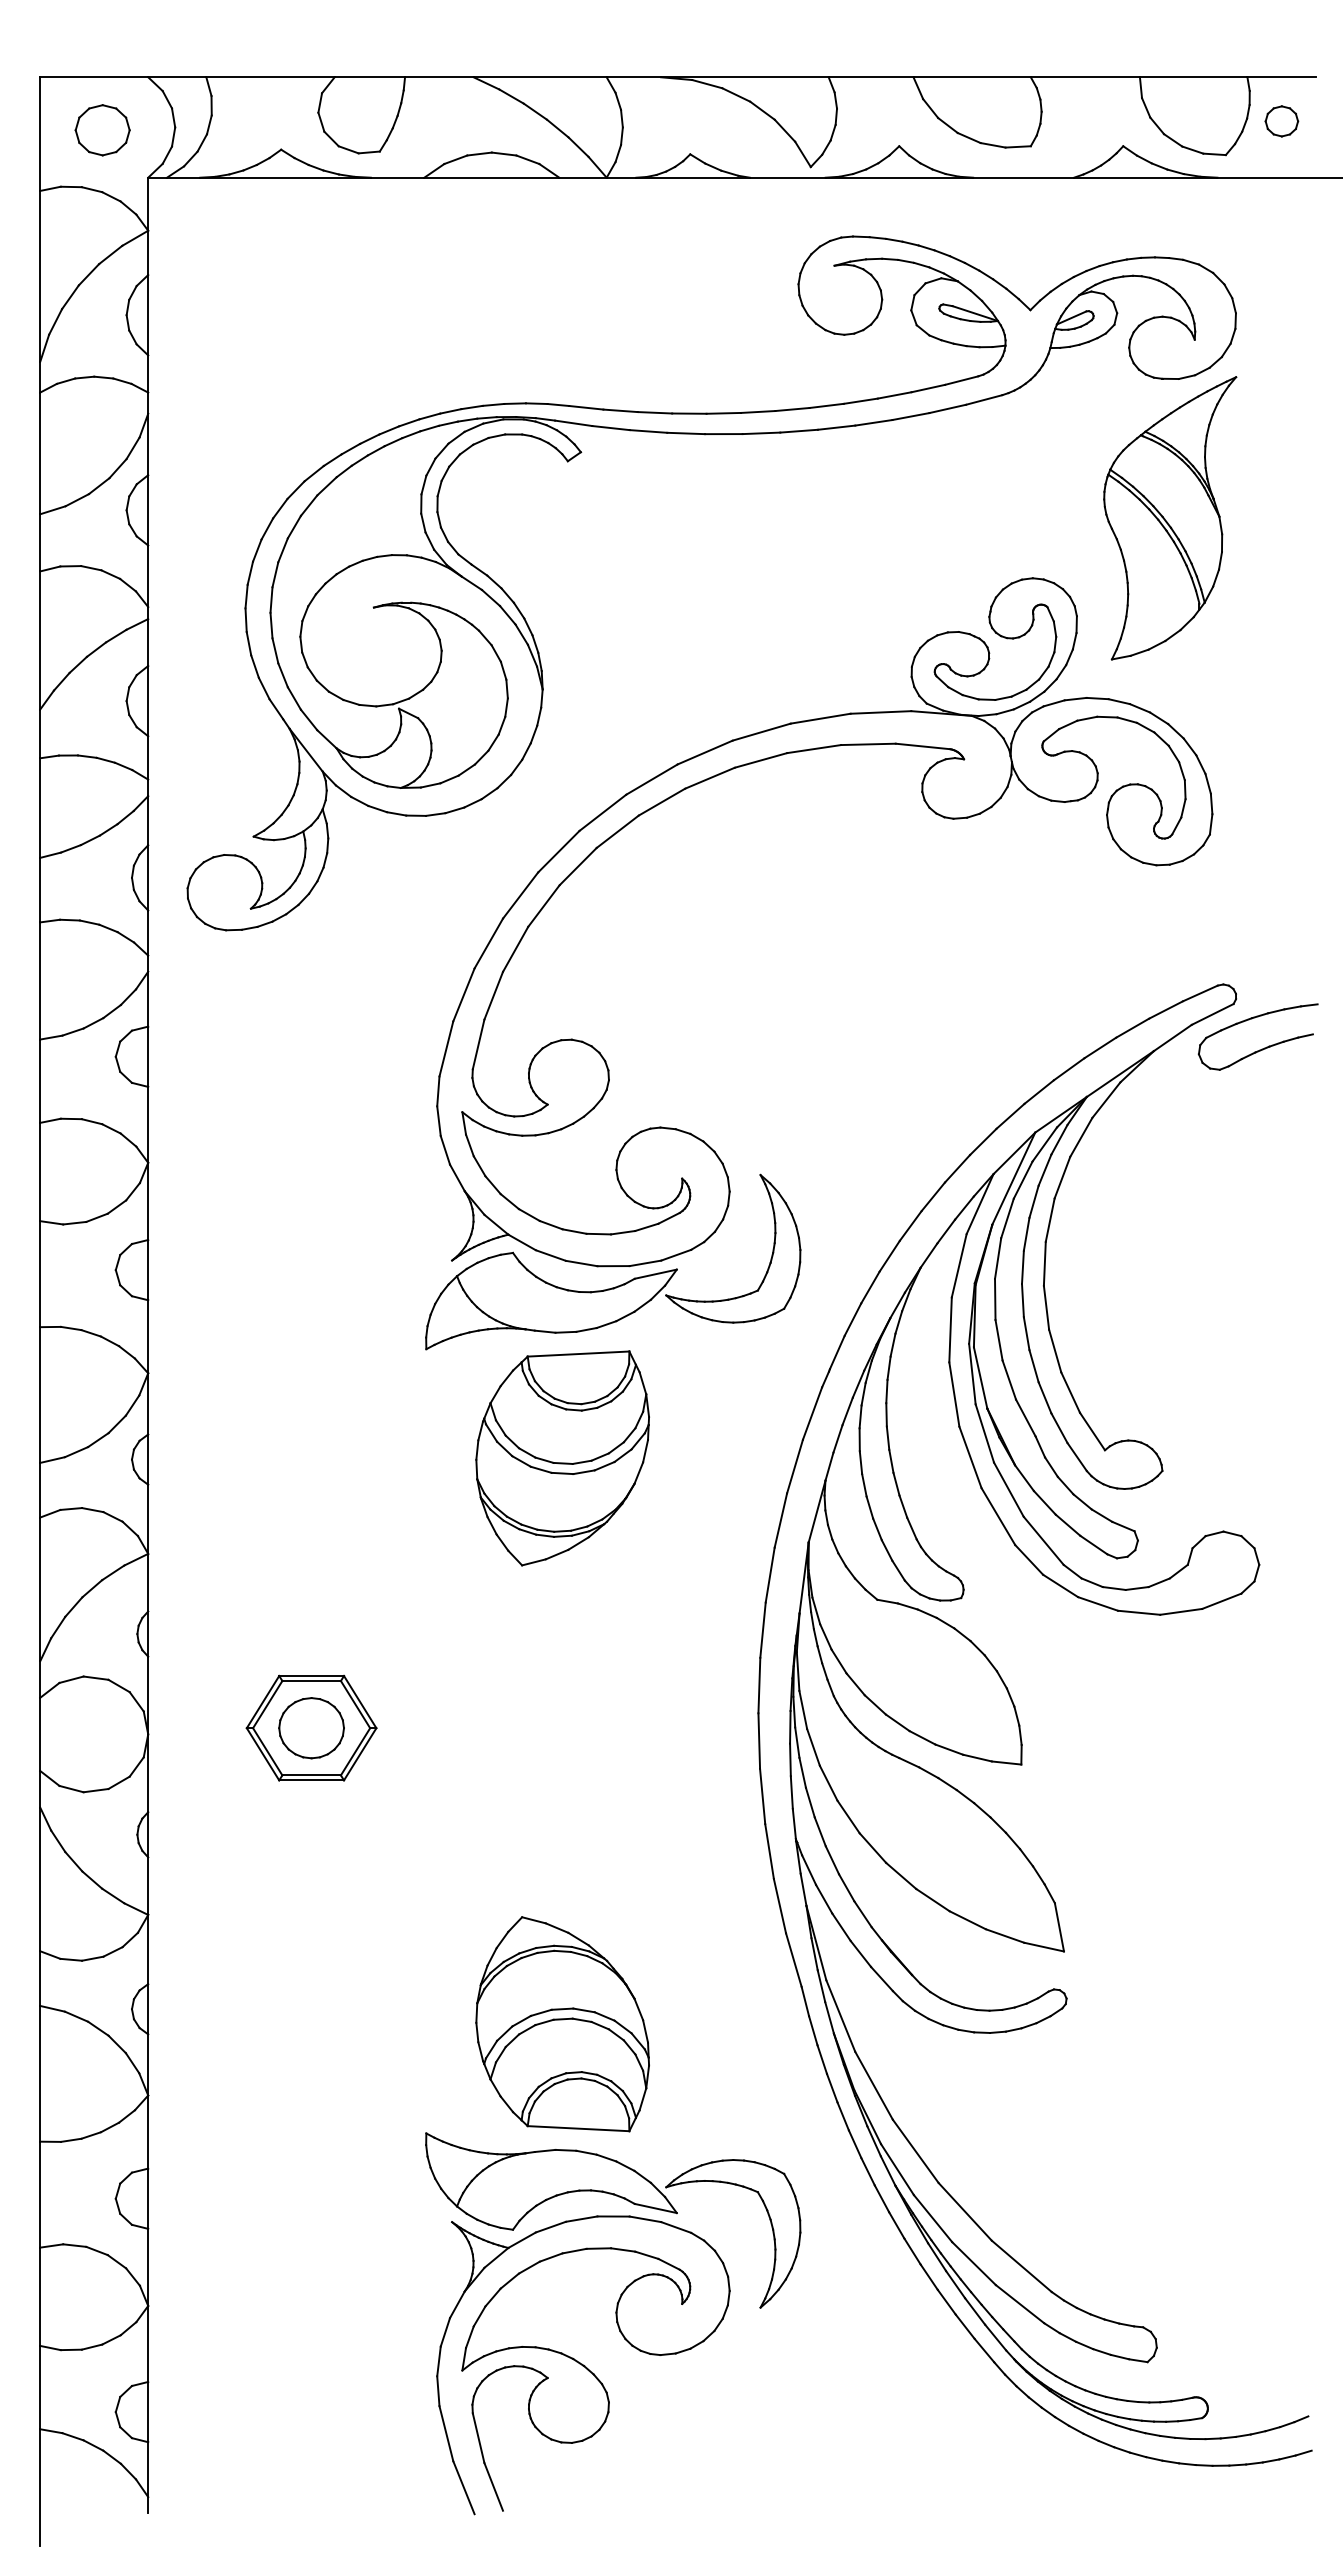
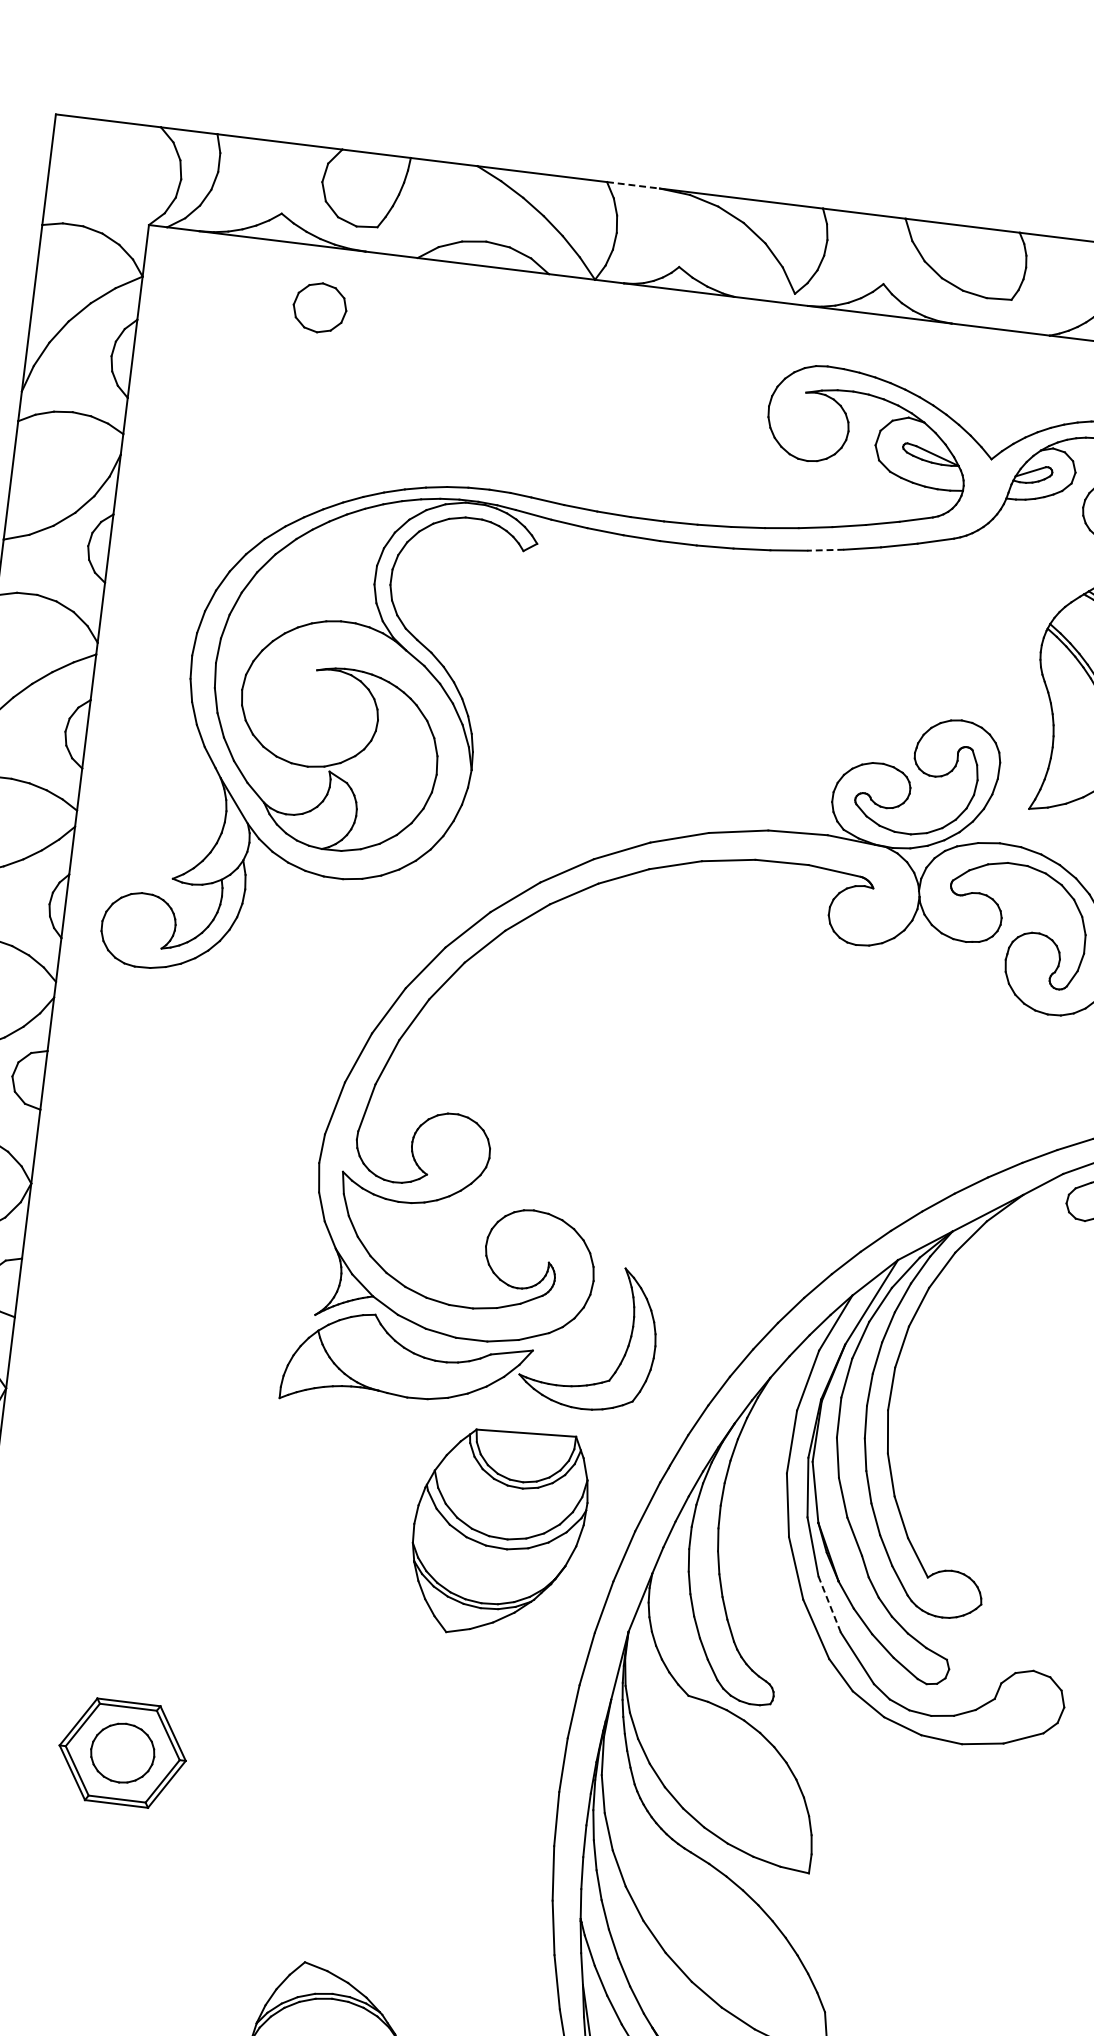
line: (634, 77) -> (634, 185), solid -> dashed
part: (102, 130) -> (319, 308), moved
line: (873, 422) -> (825, 549), solid -> dashed
part: (562, 1458) -> (498, 1532), moved
line: (1008, 1489) -> (829, 1604), solid -> dashed

